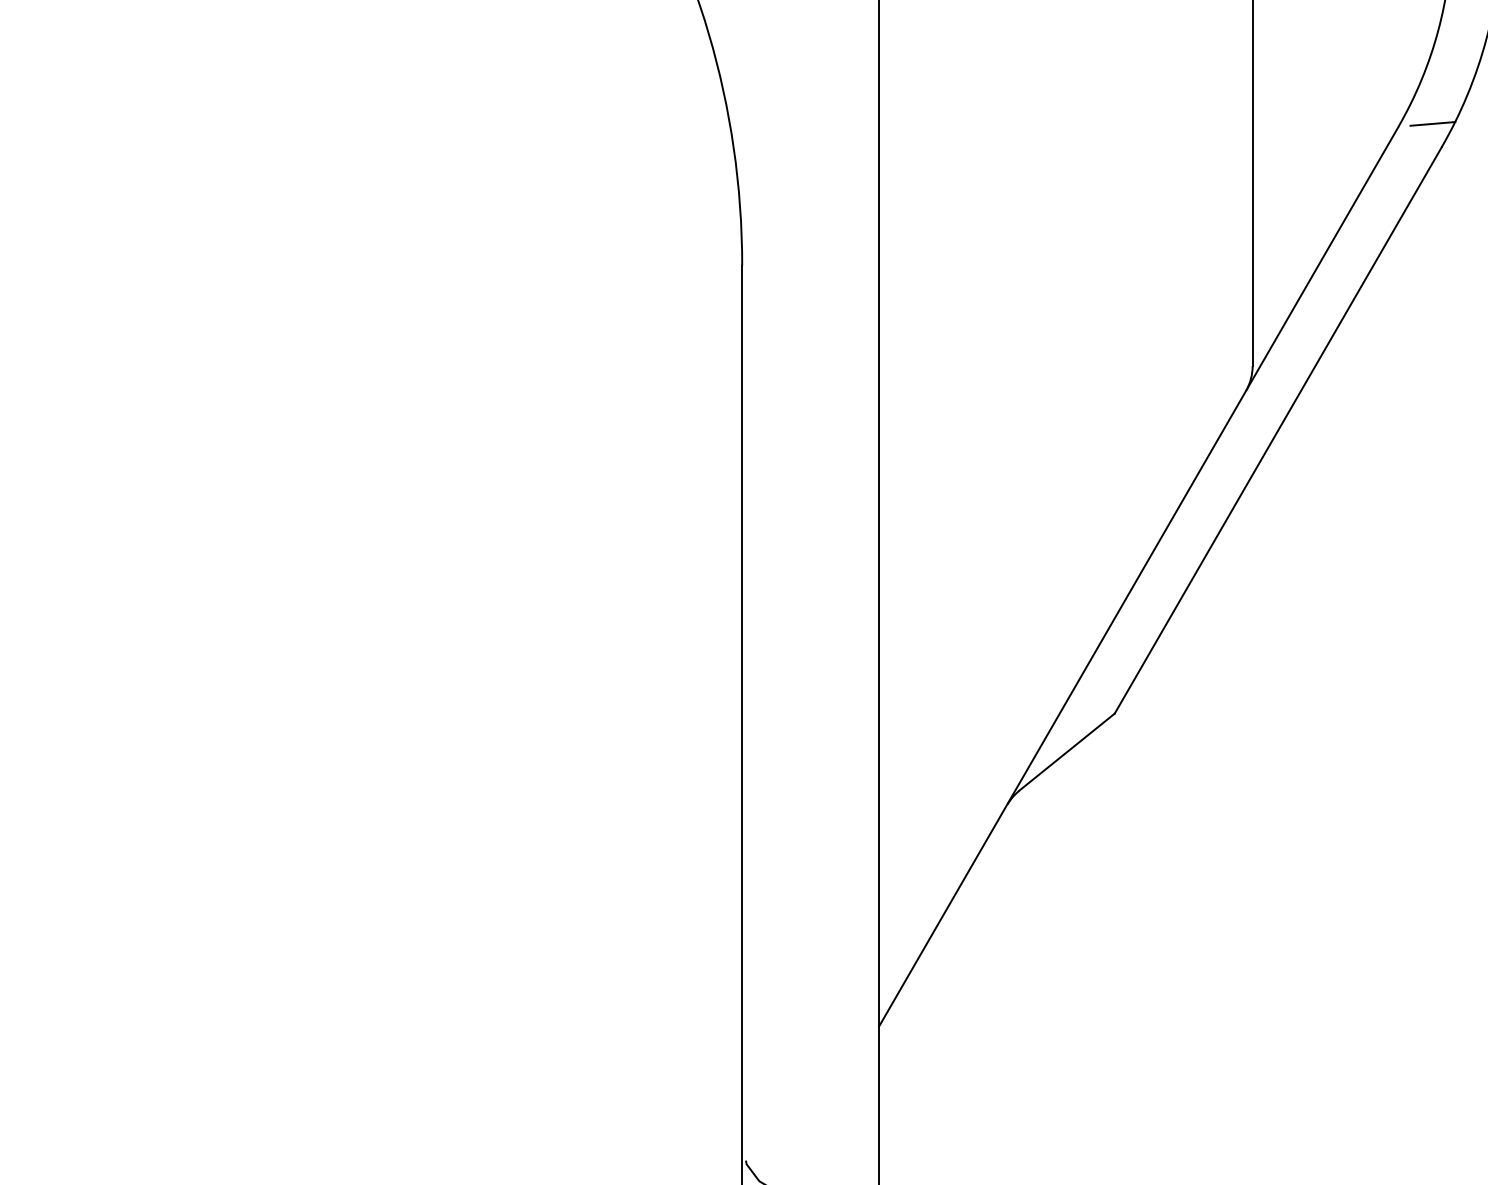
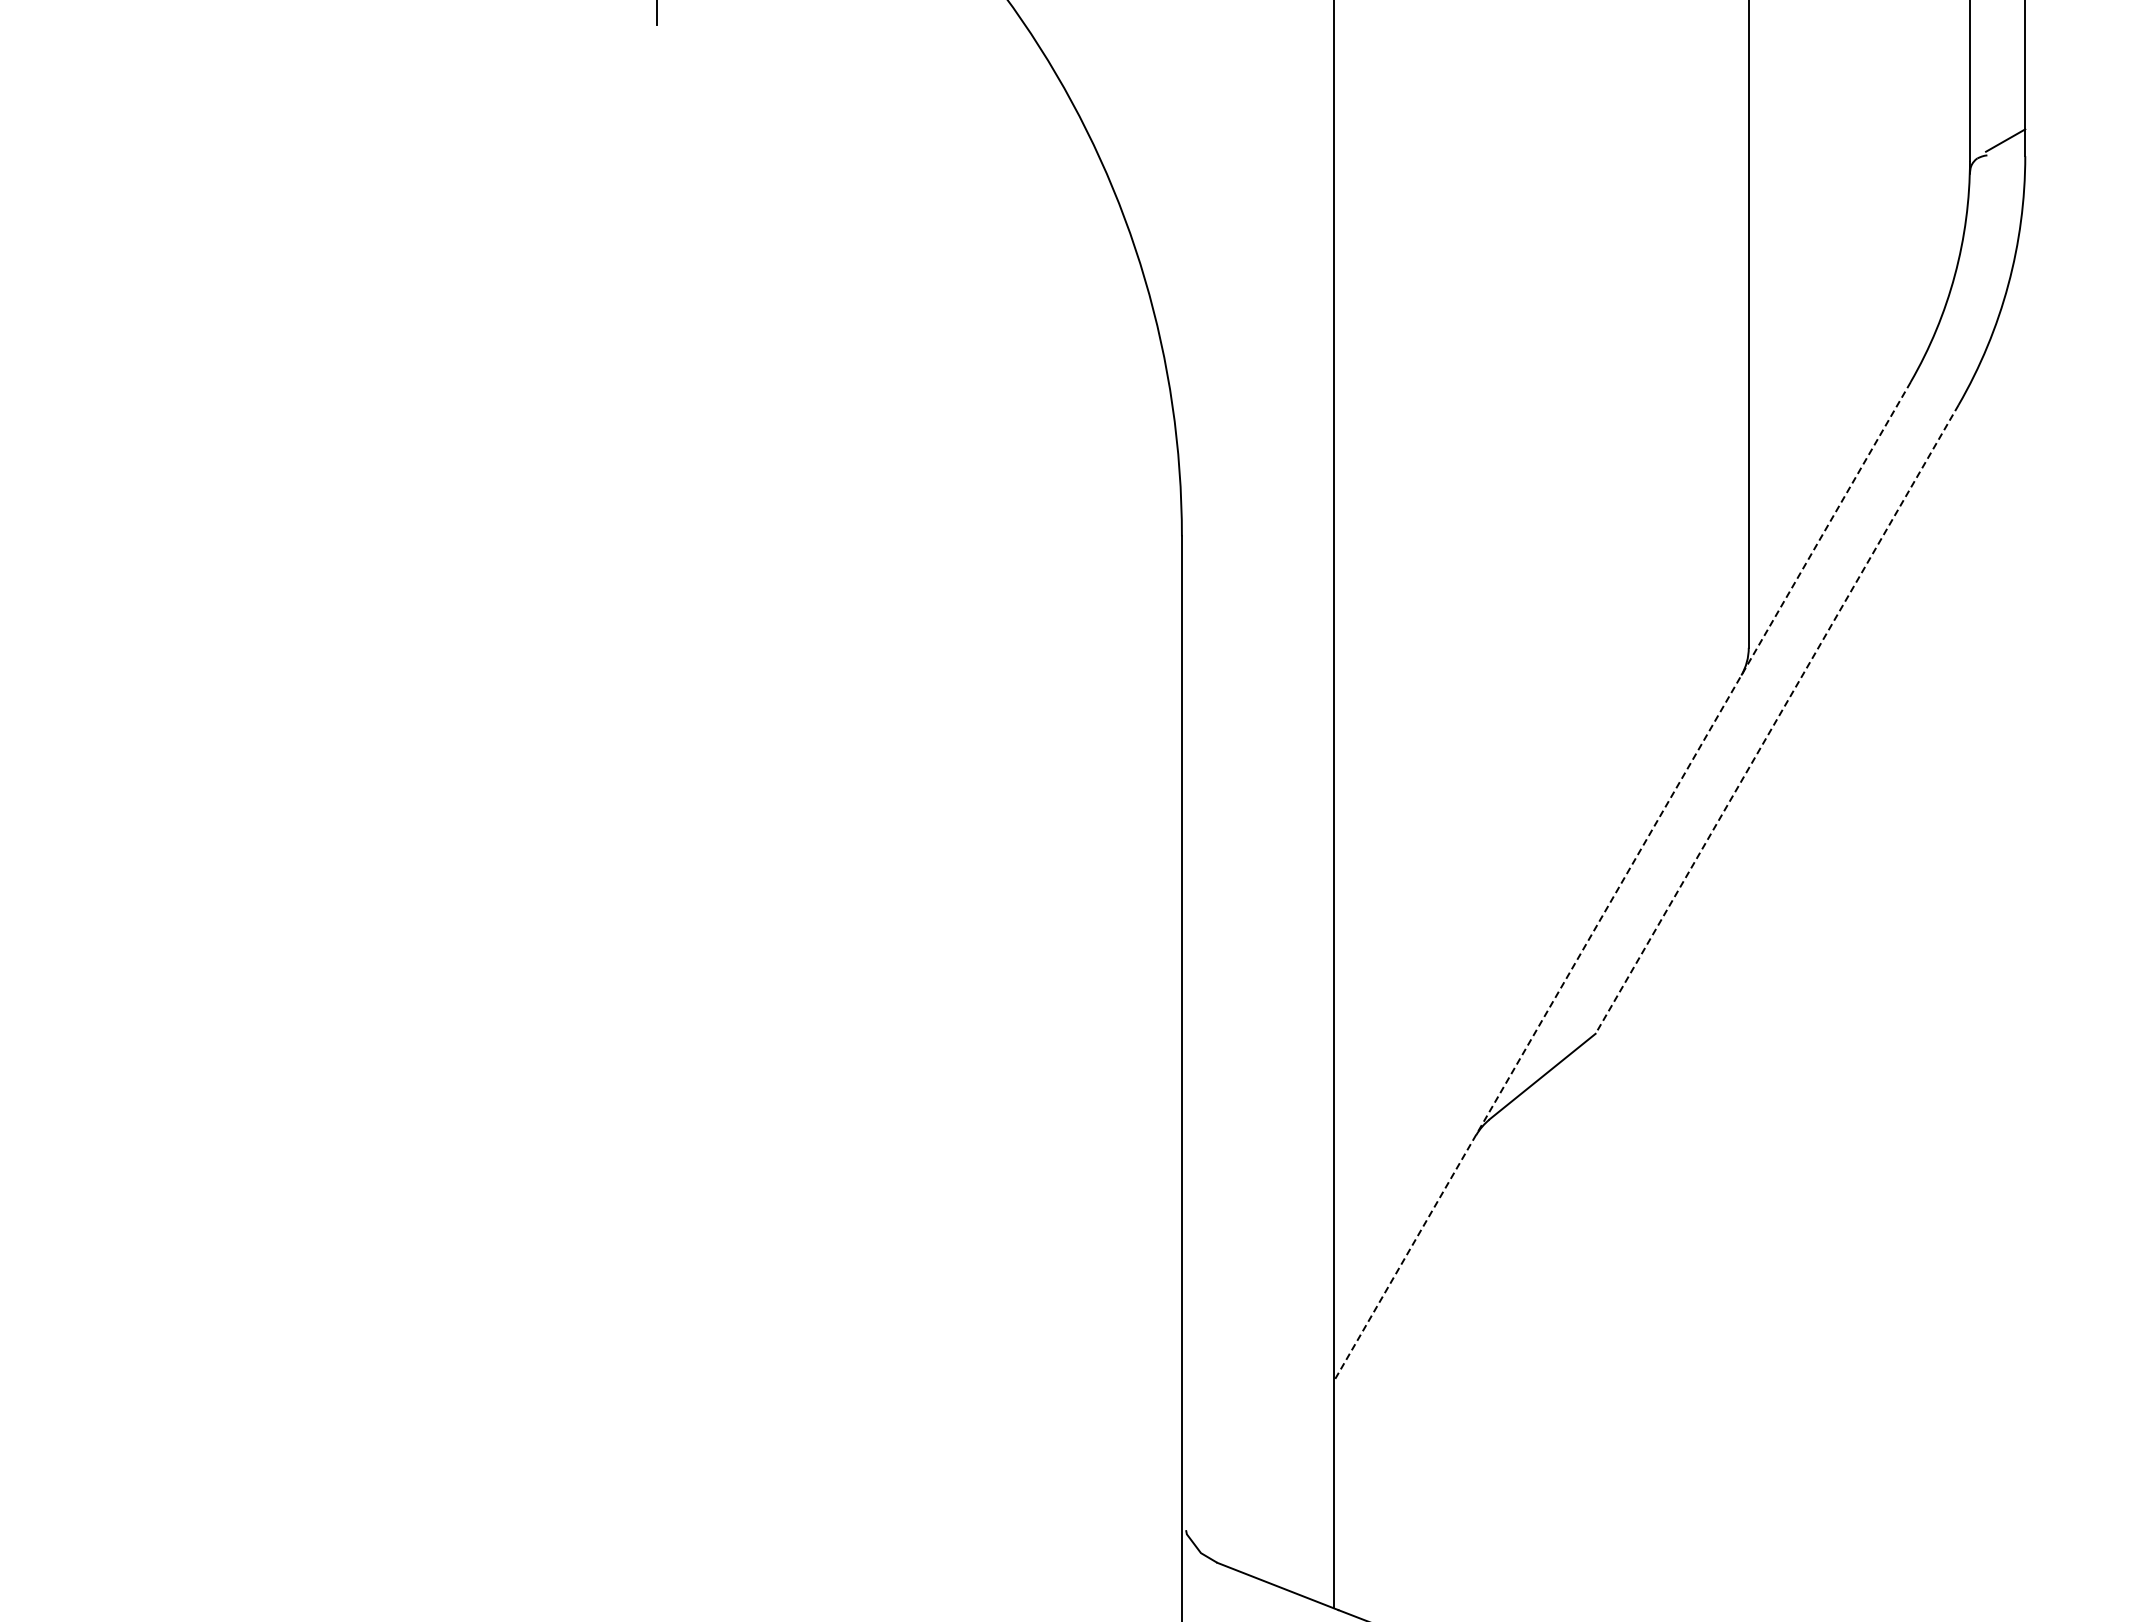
line: (1432, 123) -> (1948, 378), removed
line: (1277, 430) -> (1776, 719), solid -> dashed
line: (1138, 576) -> (1622, 881), solid -> dashed

